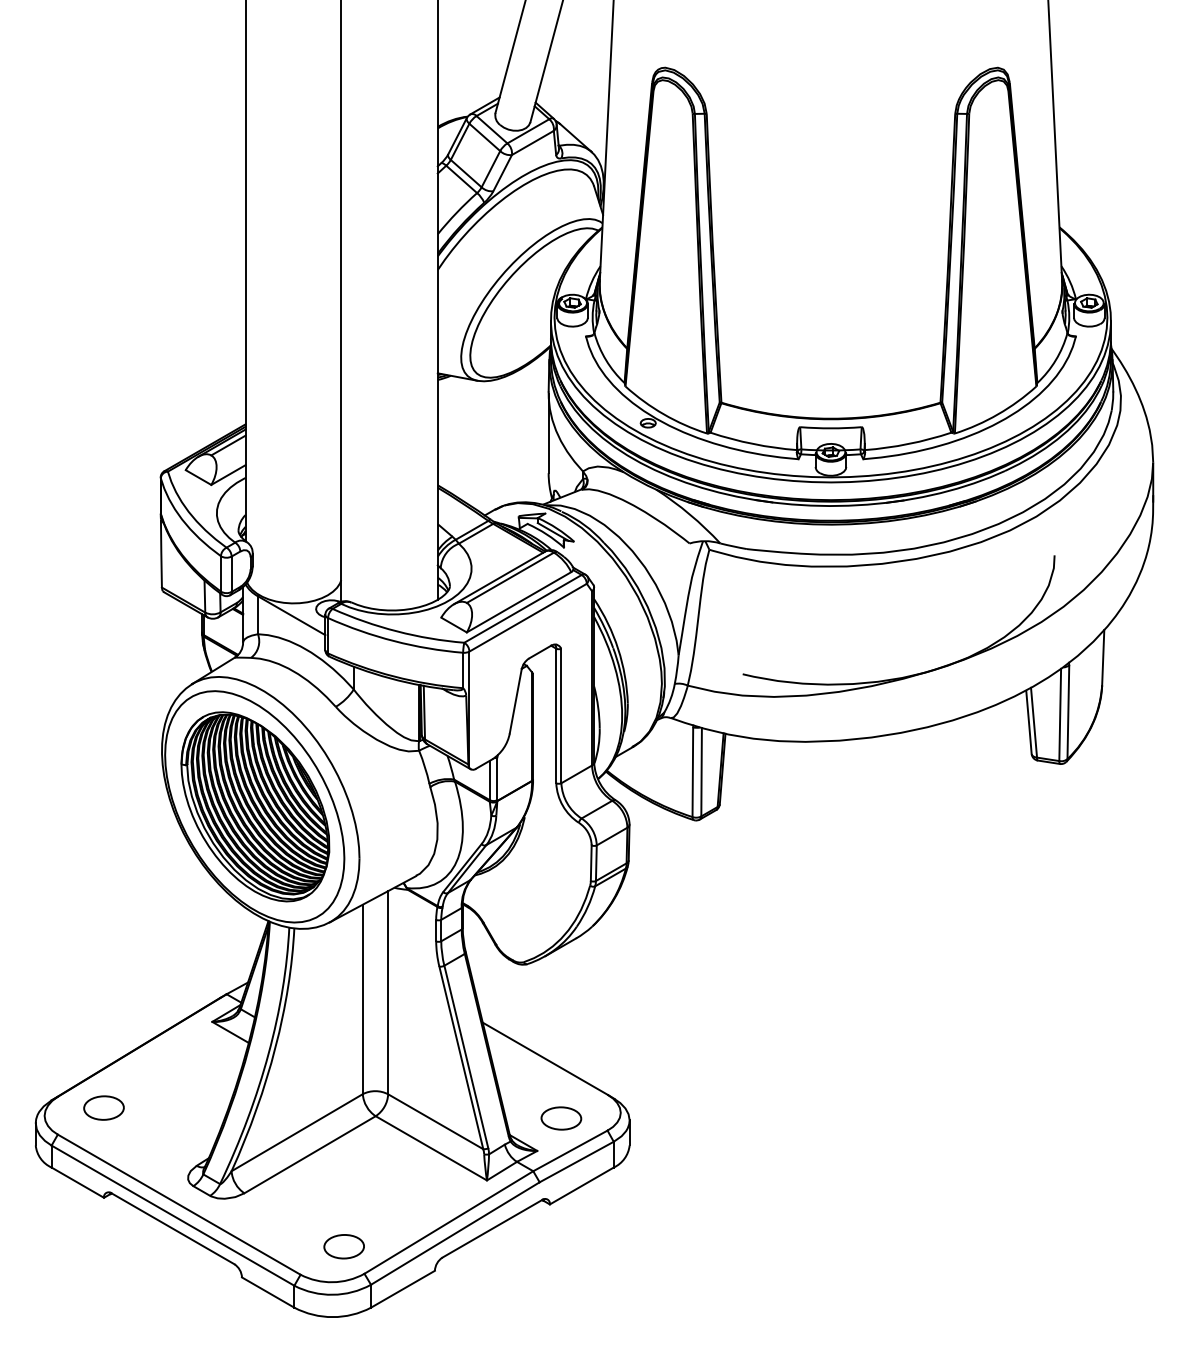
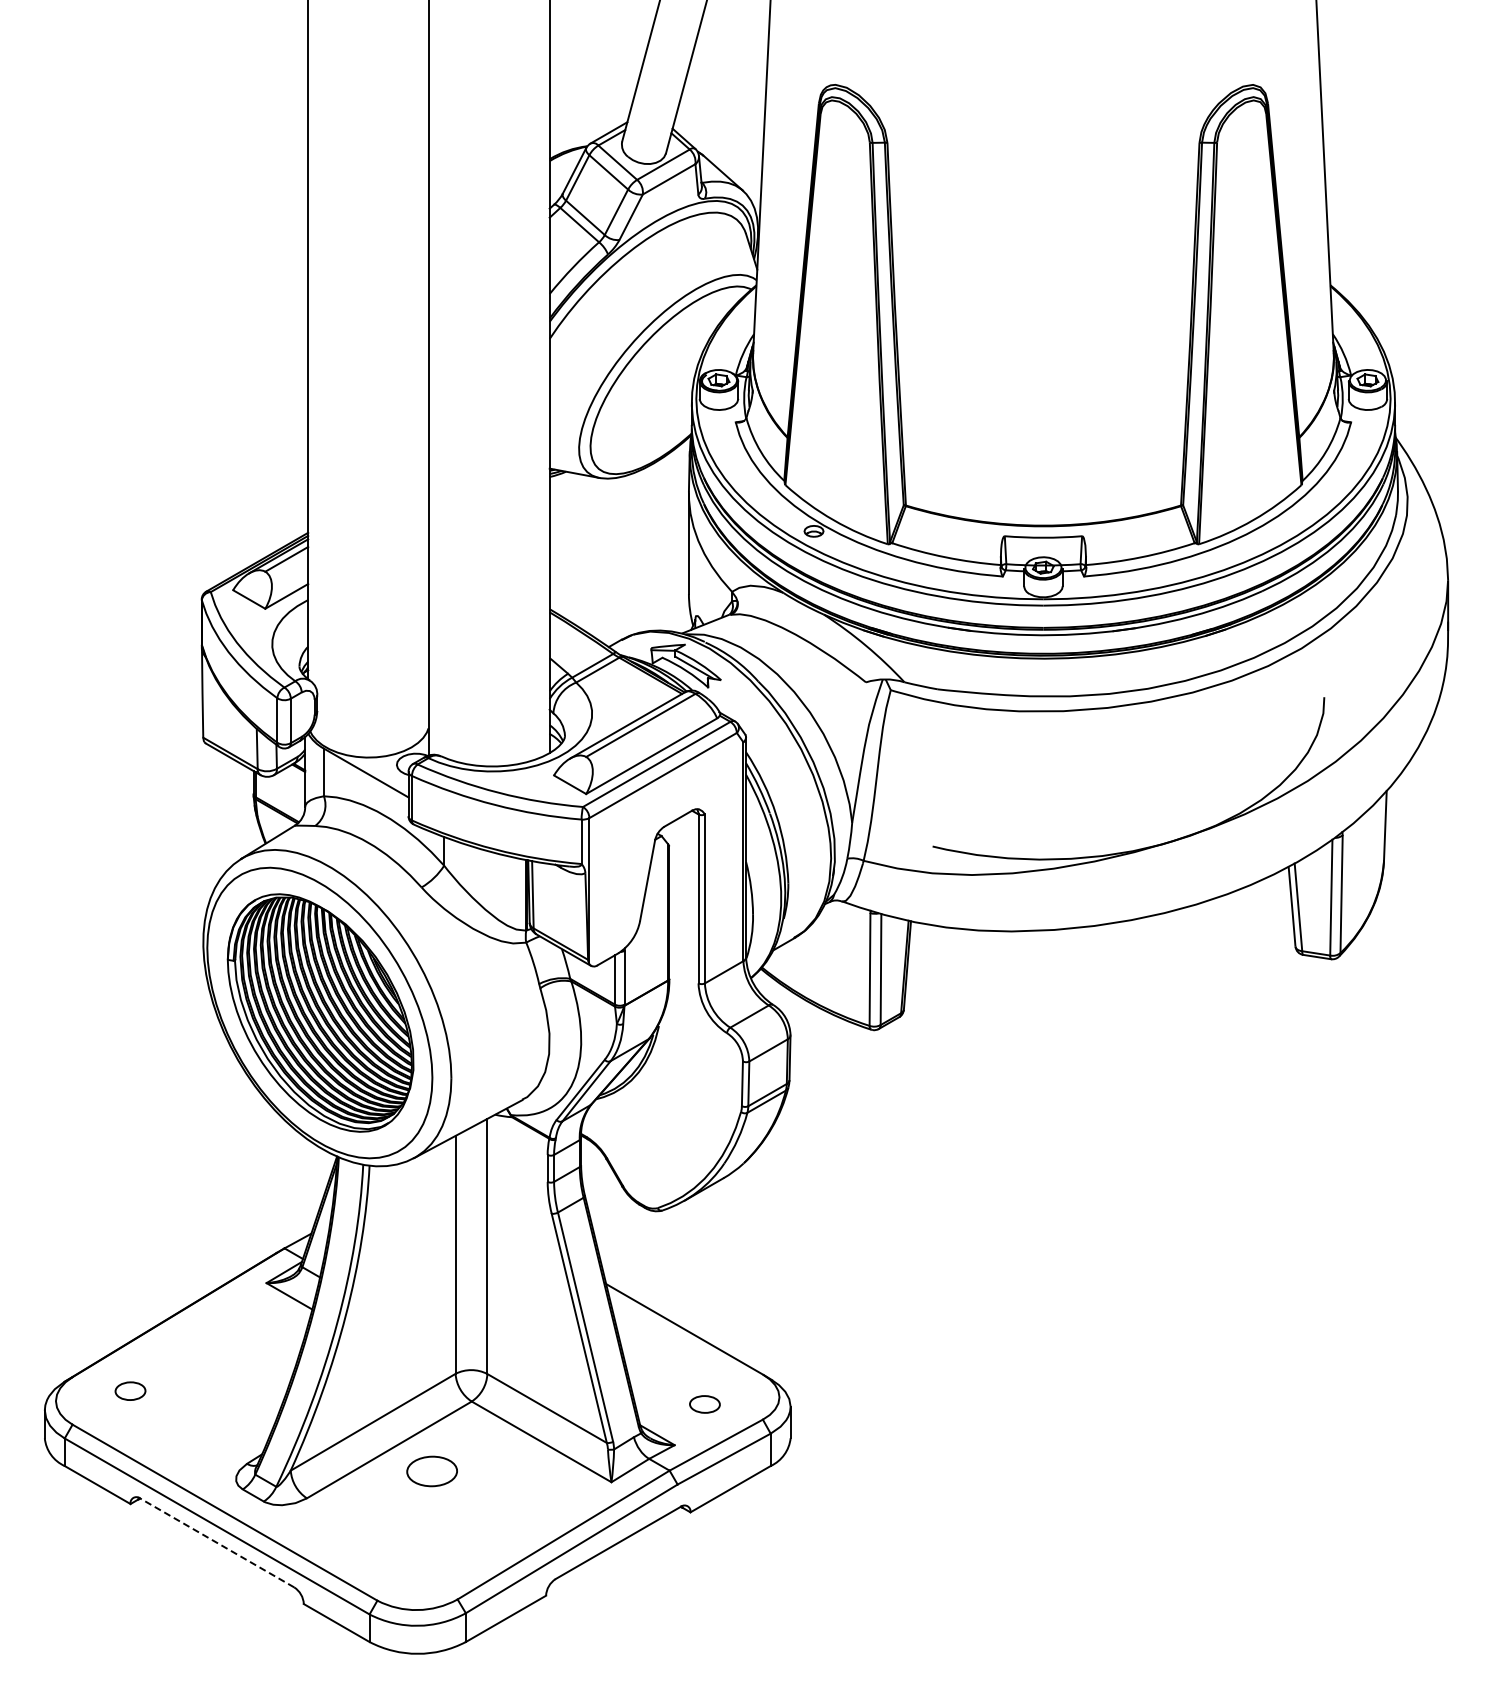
part: (103, 1107) -> (130, 1390), size x0.6
part: (561, 1118) -> (704, 1404), size x0.6
line: (173, 1228) -> (217, 1542), solid -> dashed
part: (343, 1246) -> (431, 1471), moved

